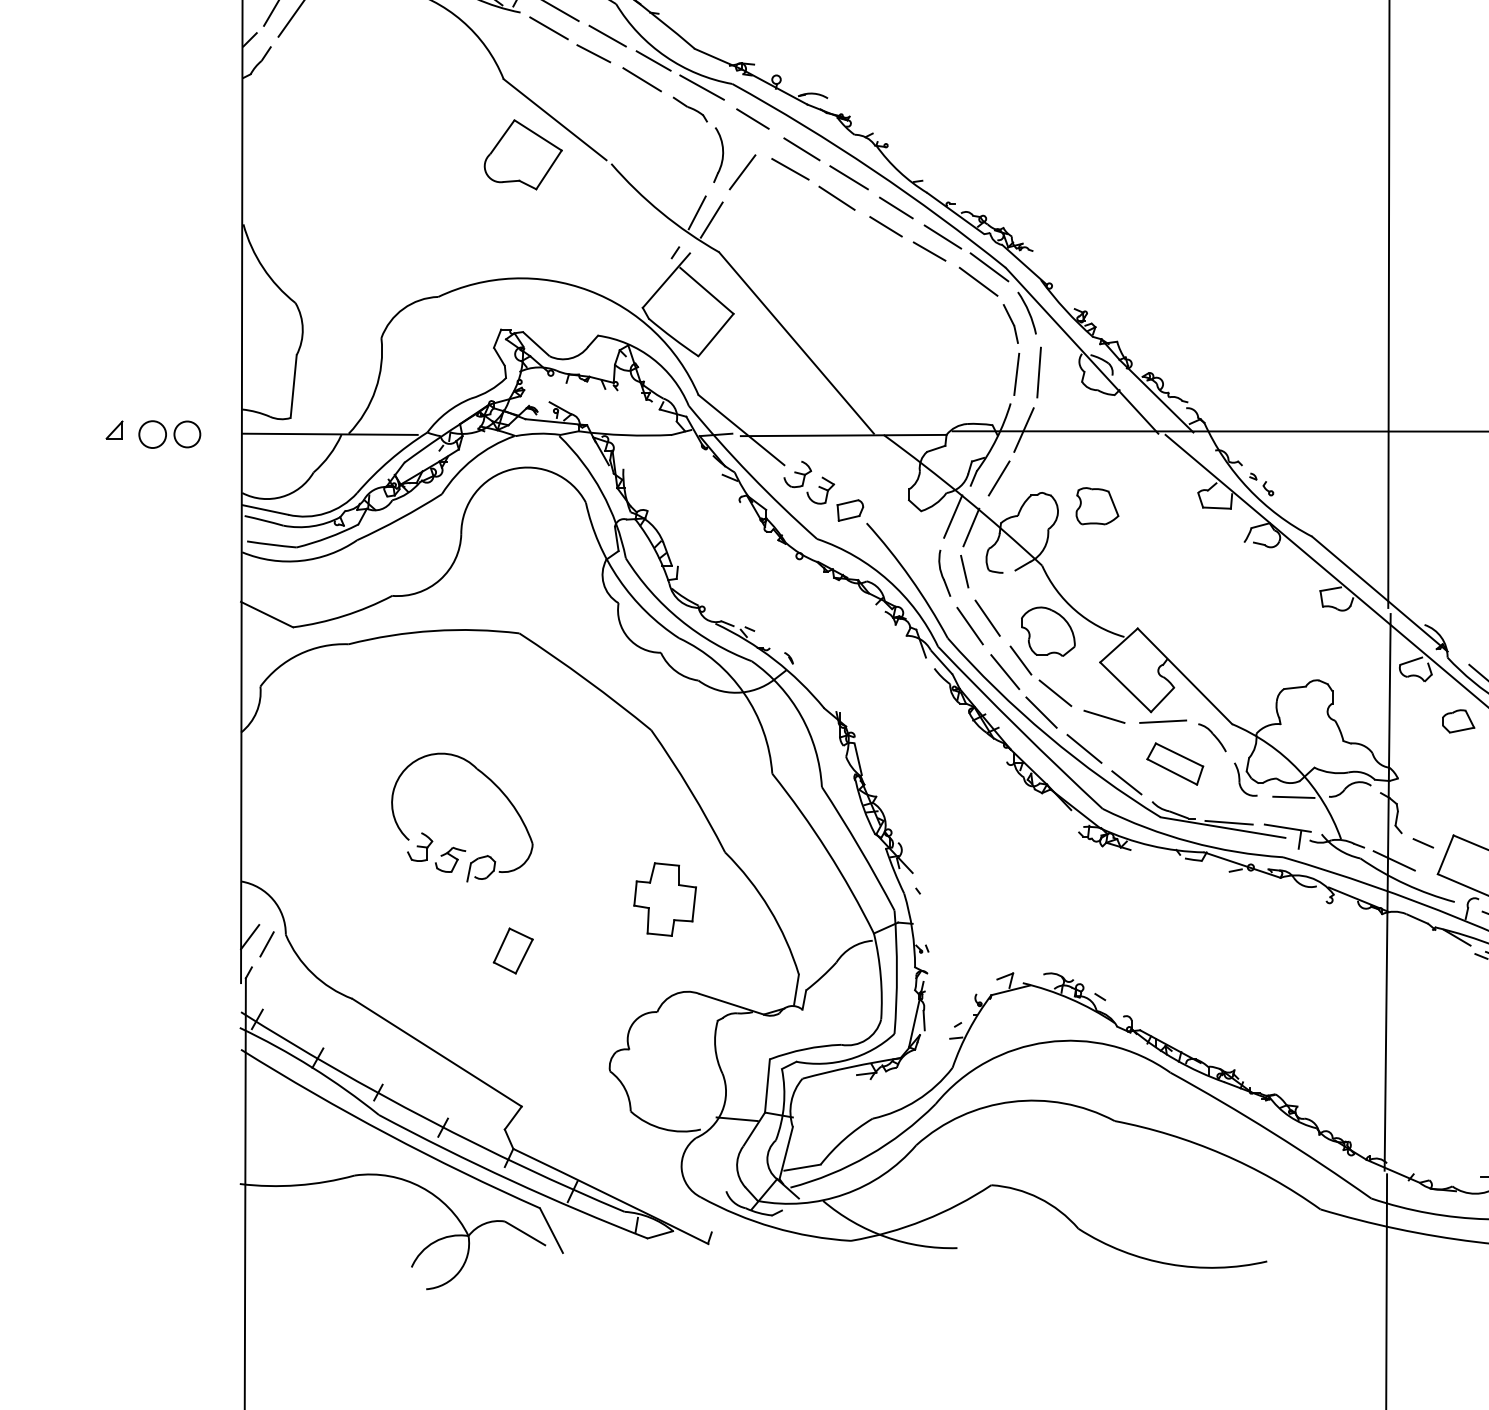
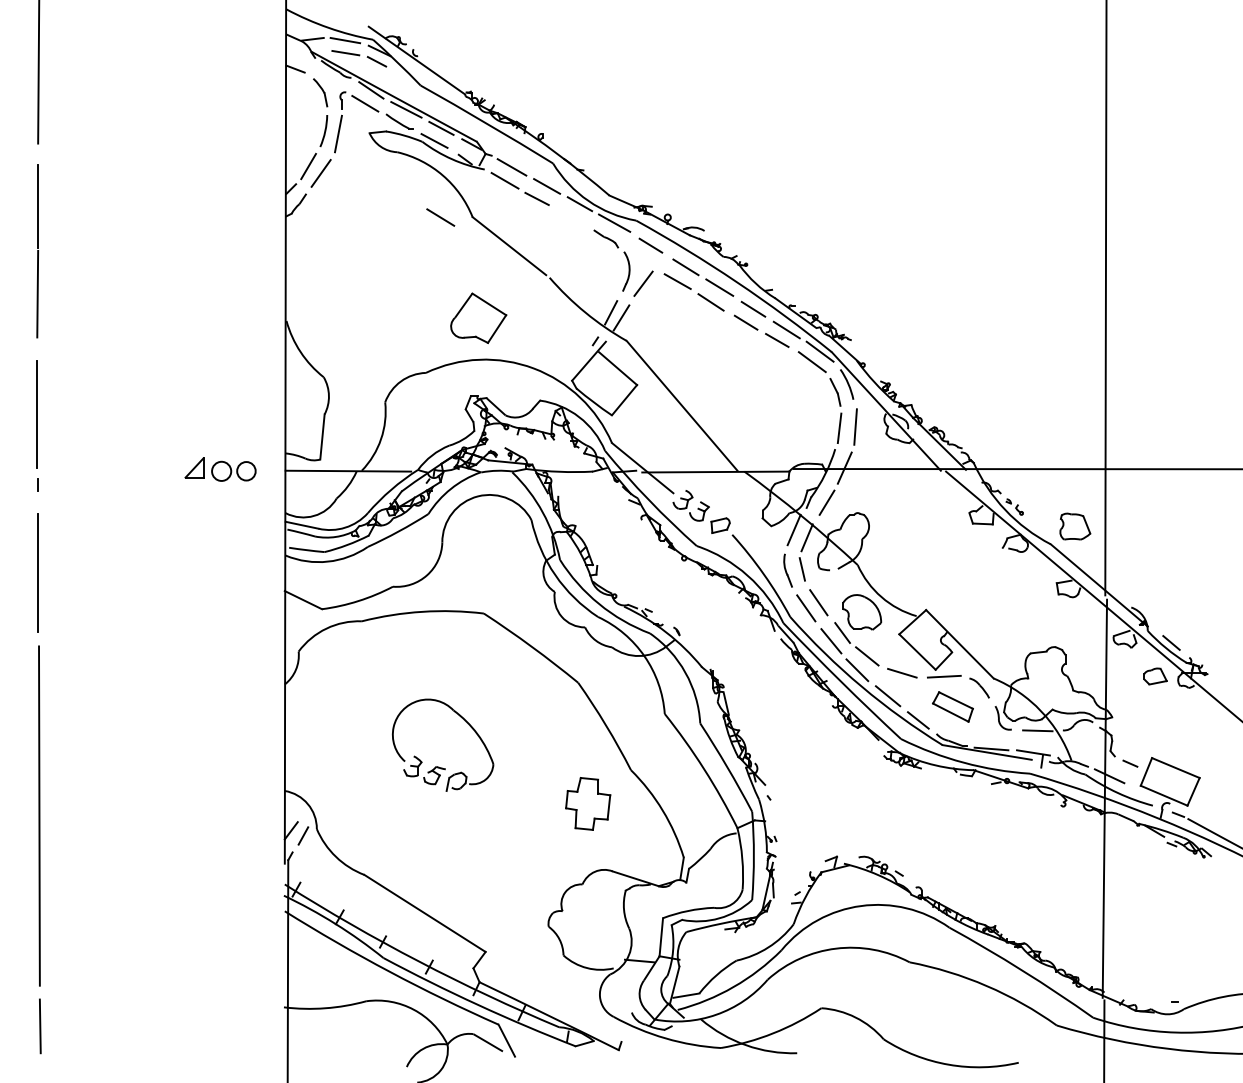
line: (641, 79) -> (440, 217), moved
part: (523, 153) -> (478, 317), moved
part: (113, 430) -> (193, 468), size x1.6
part: (1097, 506) -> (1075, 526), moved
part: (513, 950) -> (479, 840), removed

